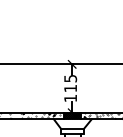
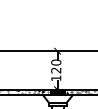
text: (70, 83) -> (56, 66), 115 -> 120

